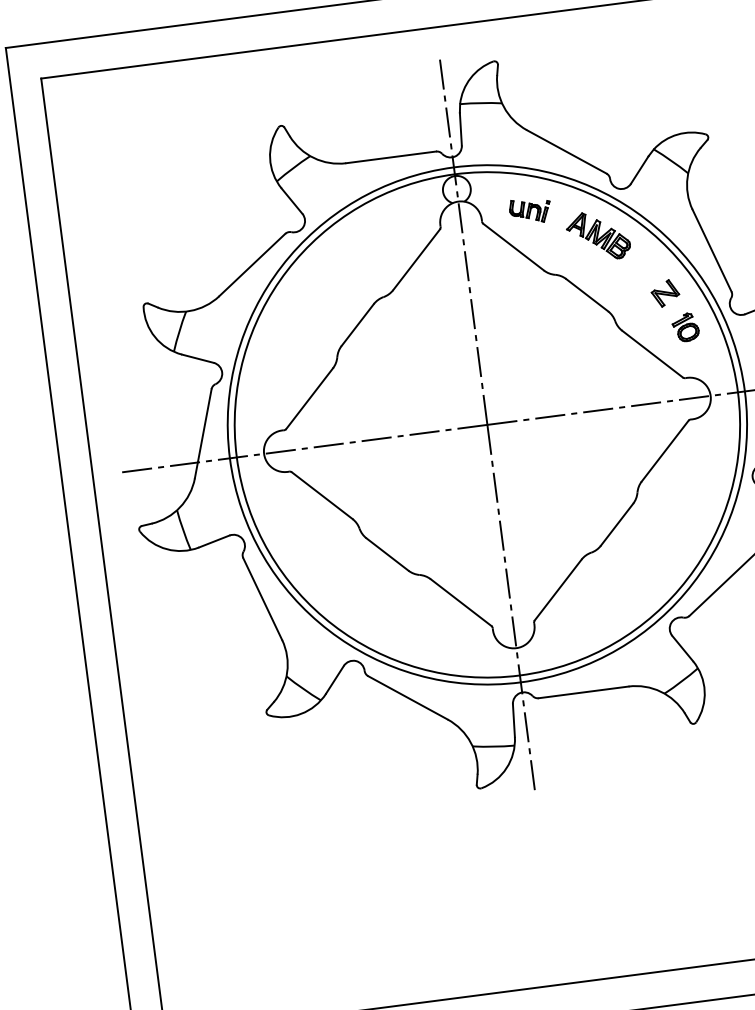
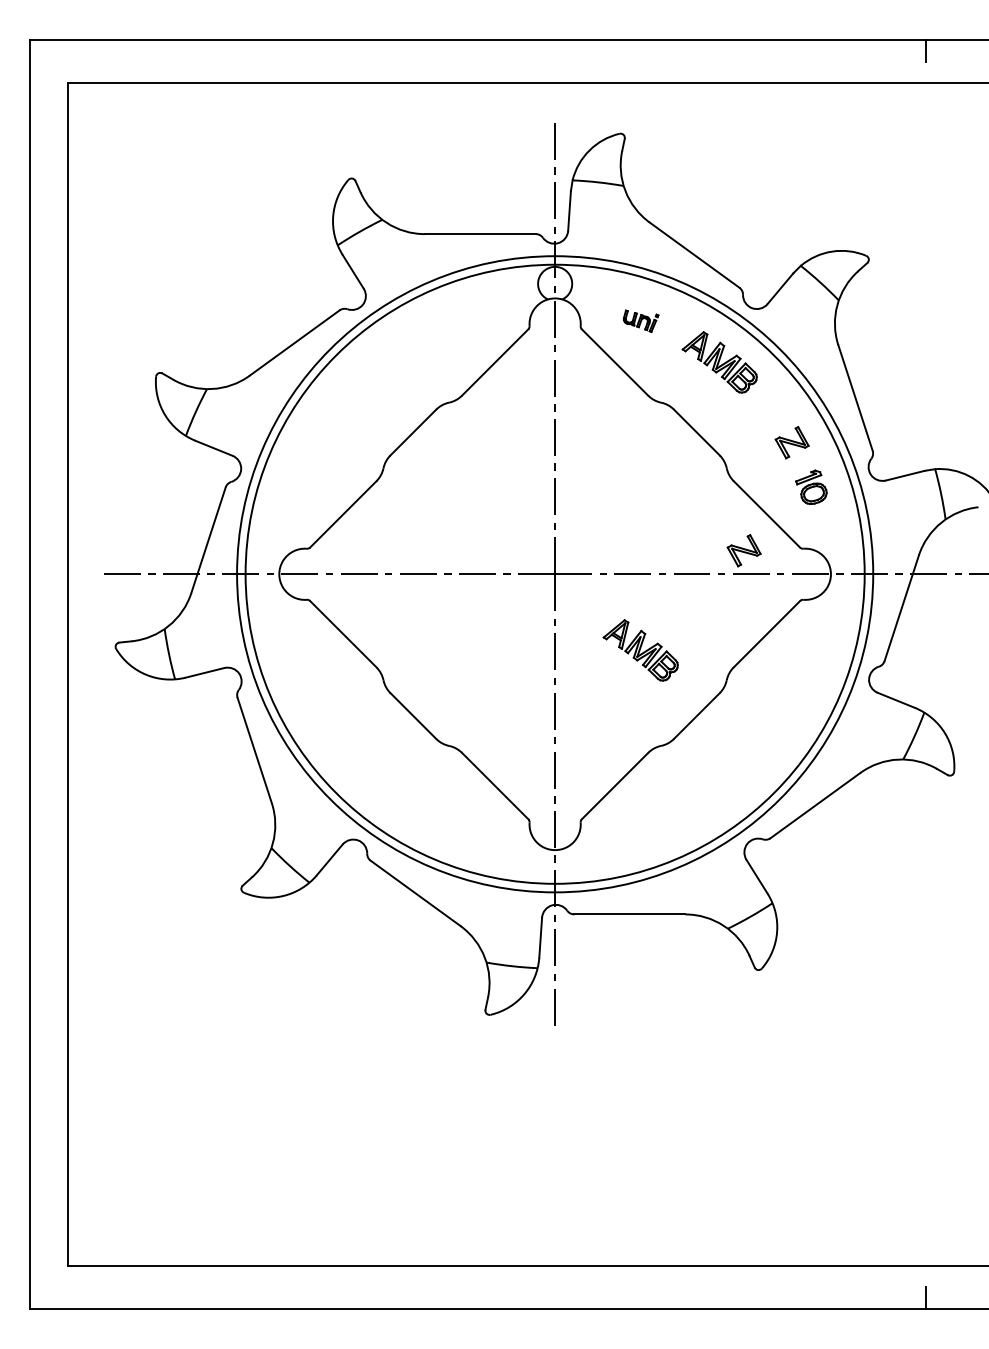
part: (529, 211) -> (640, 321), size x0.7
part: (637, 385) -> (743, 550), added
part: (564, 477) -> (640, 650), added

